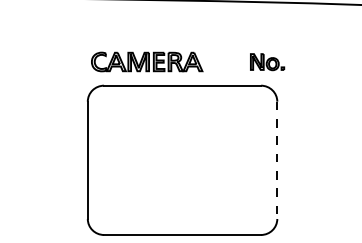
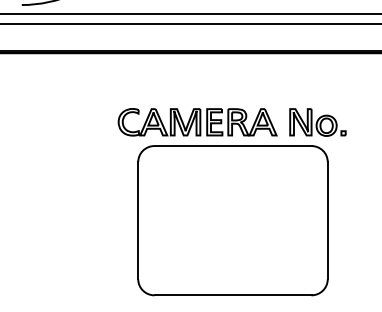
part: (147, 62) -> (197, 122), size x1.43
part: (267, 62) -> (317, 122), size x1.67
line: (277, 160) -> (327, 220), dashed -> solid

